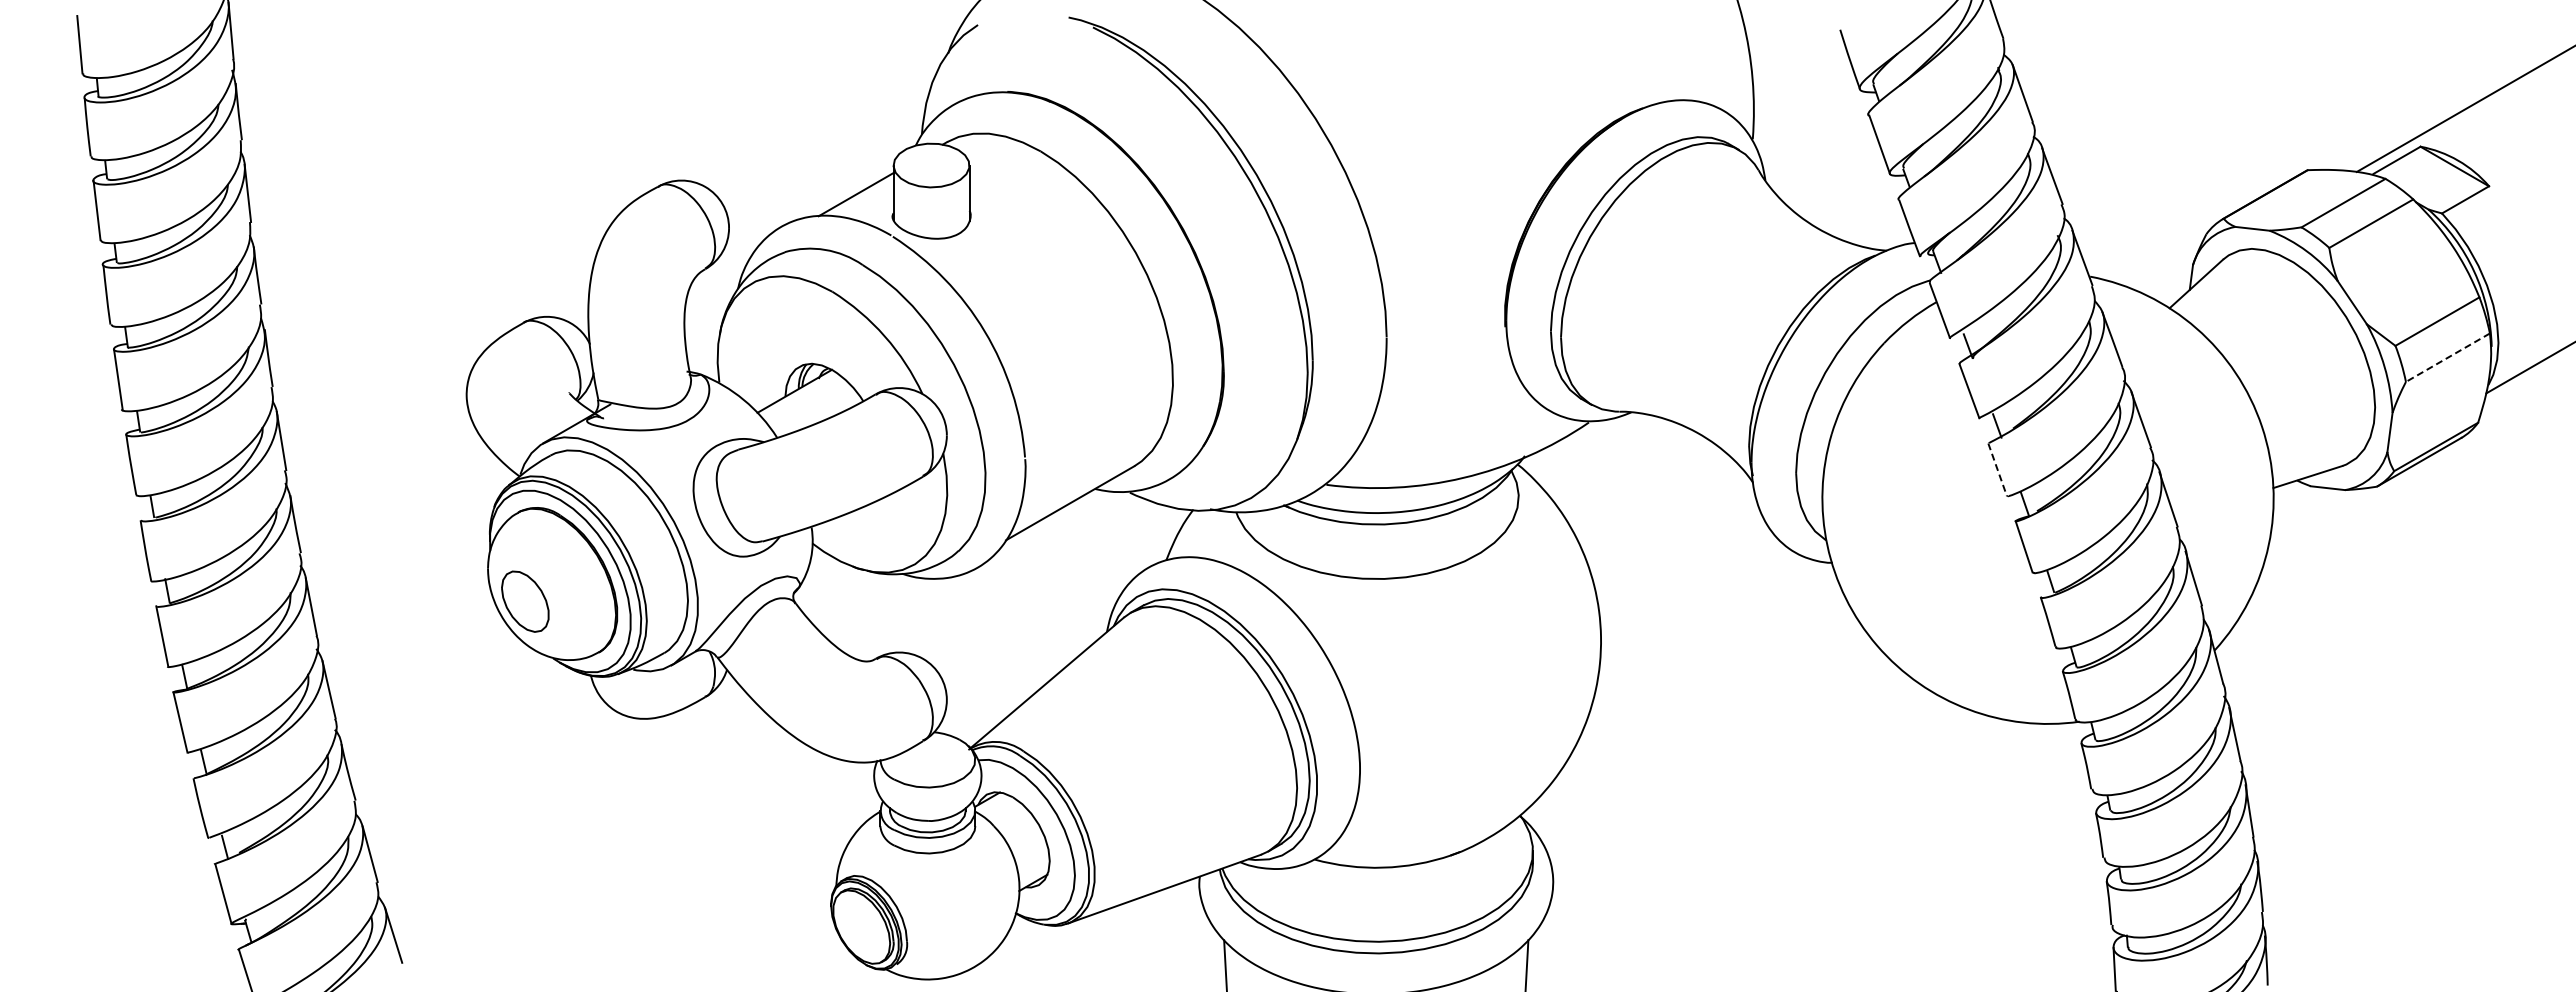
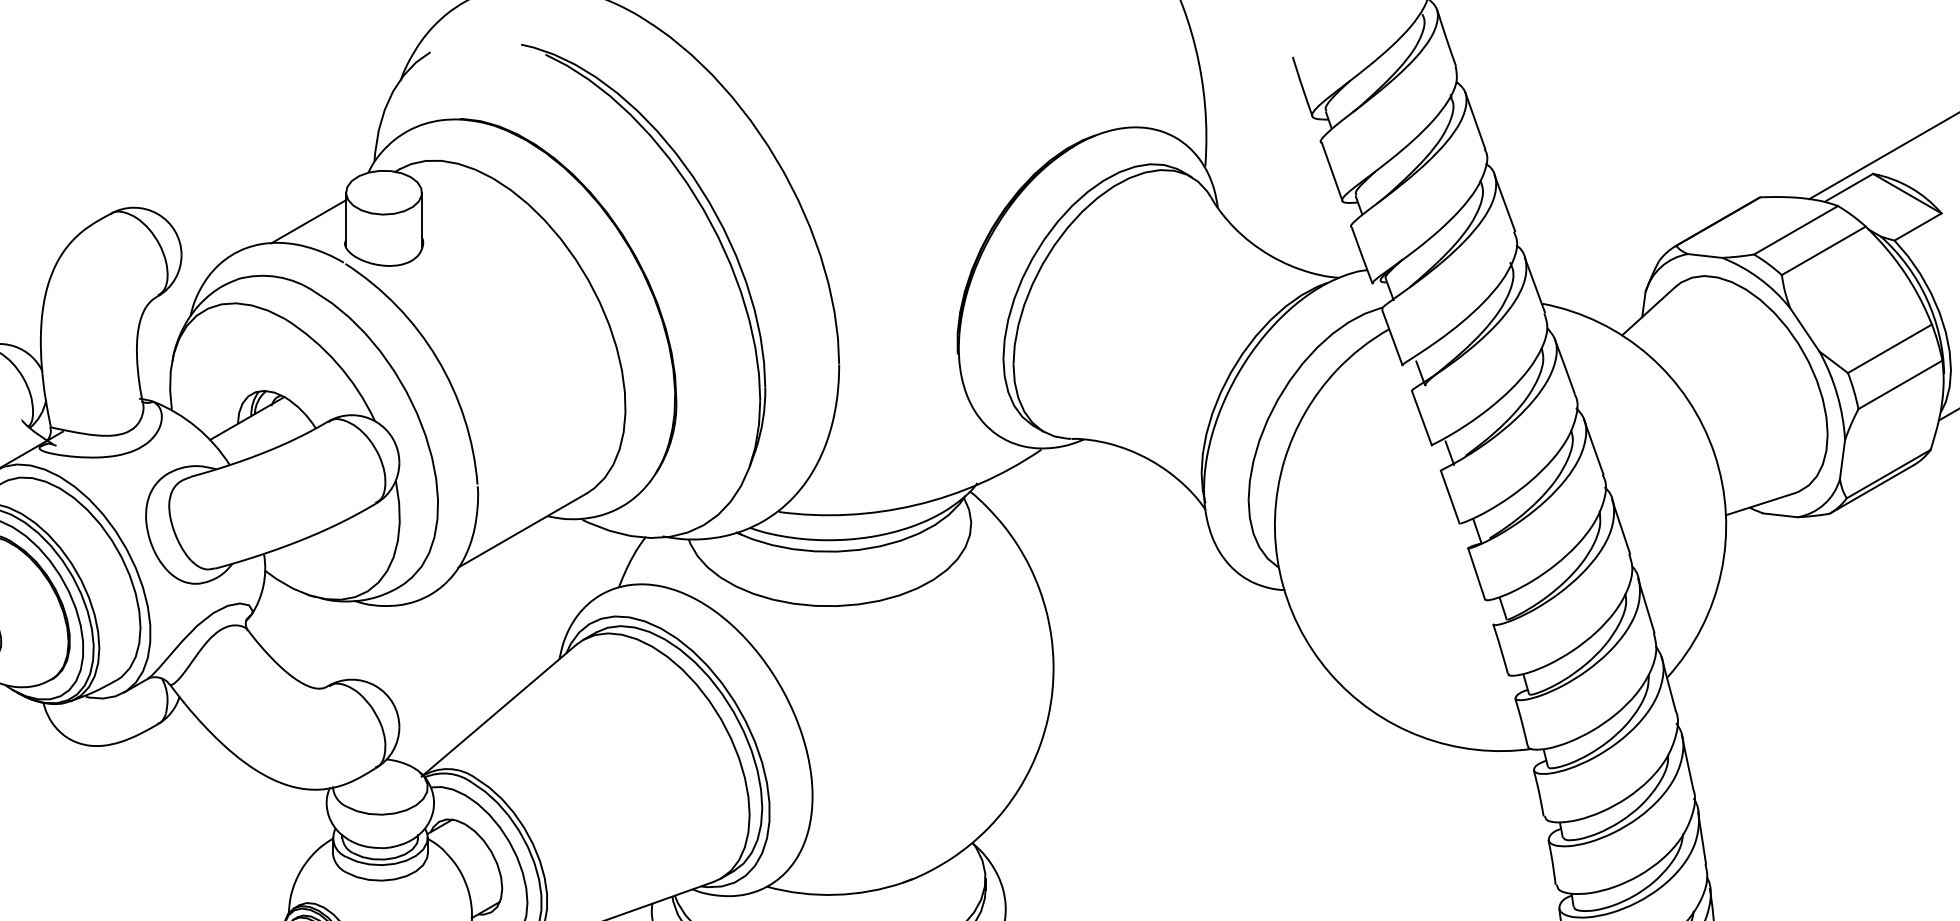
line: (2447, 357) -> (1900, 384), dashed -> solid
line: (1997, 469) -> (1450, 496), dashed -> solid

